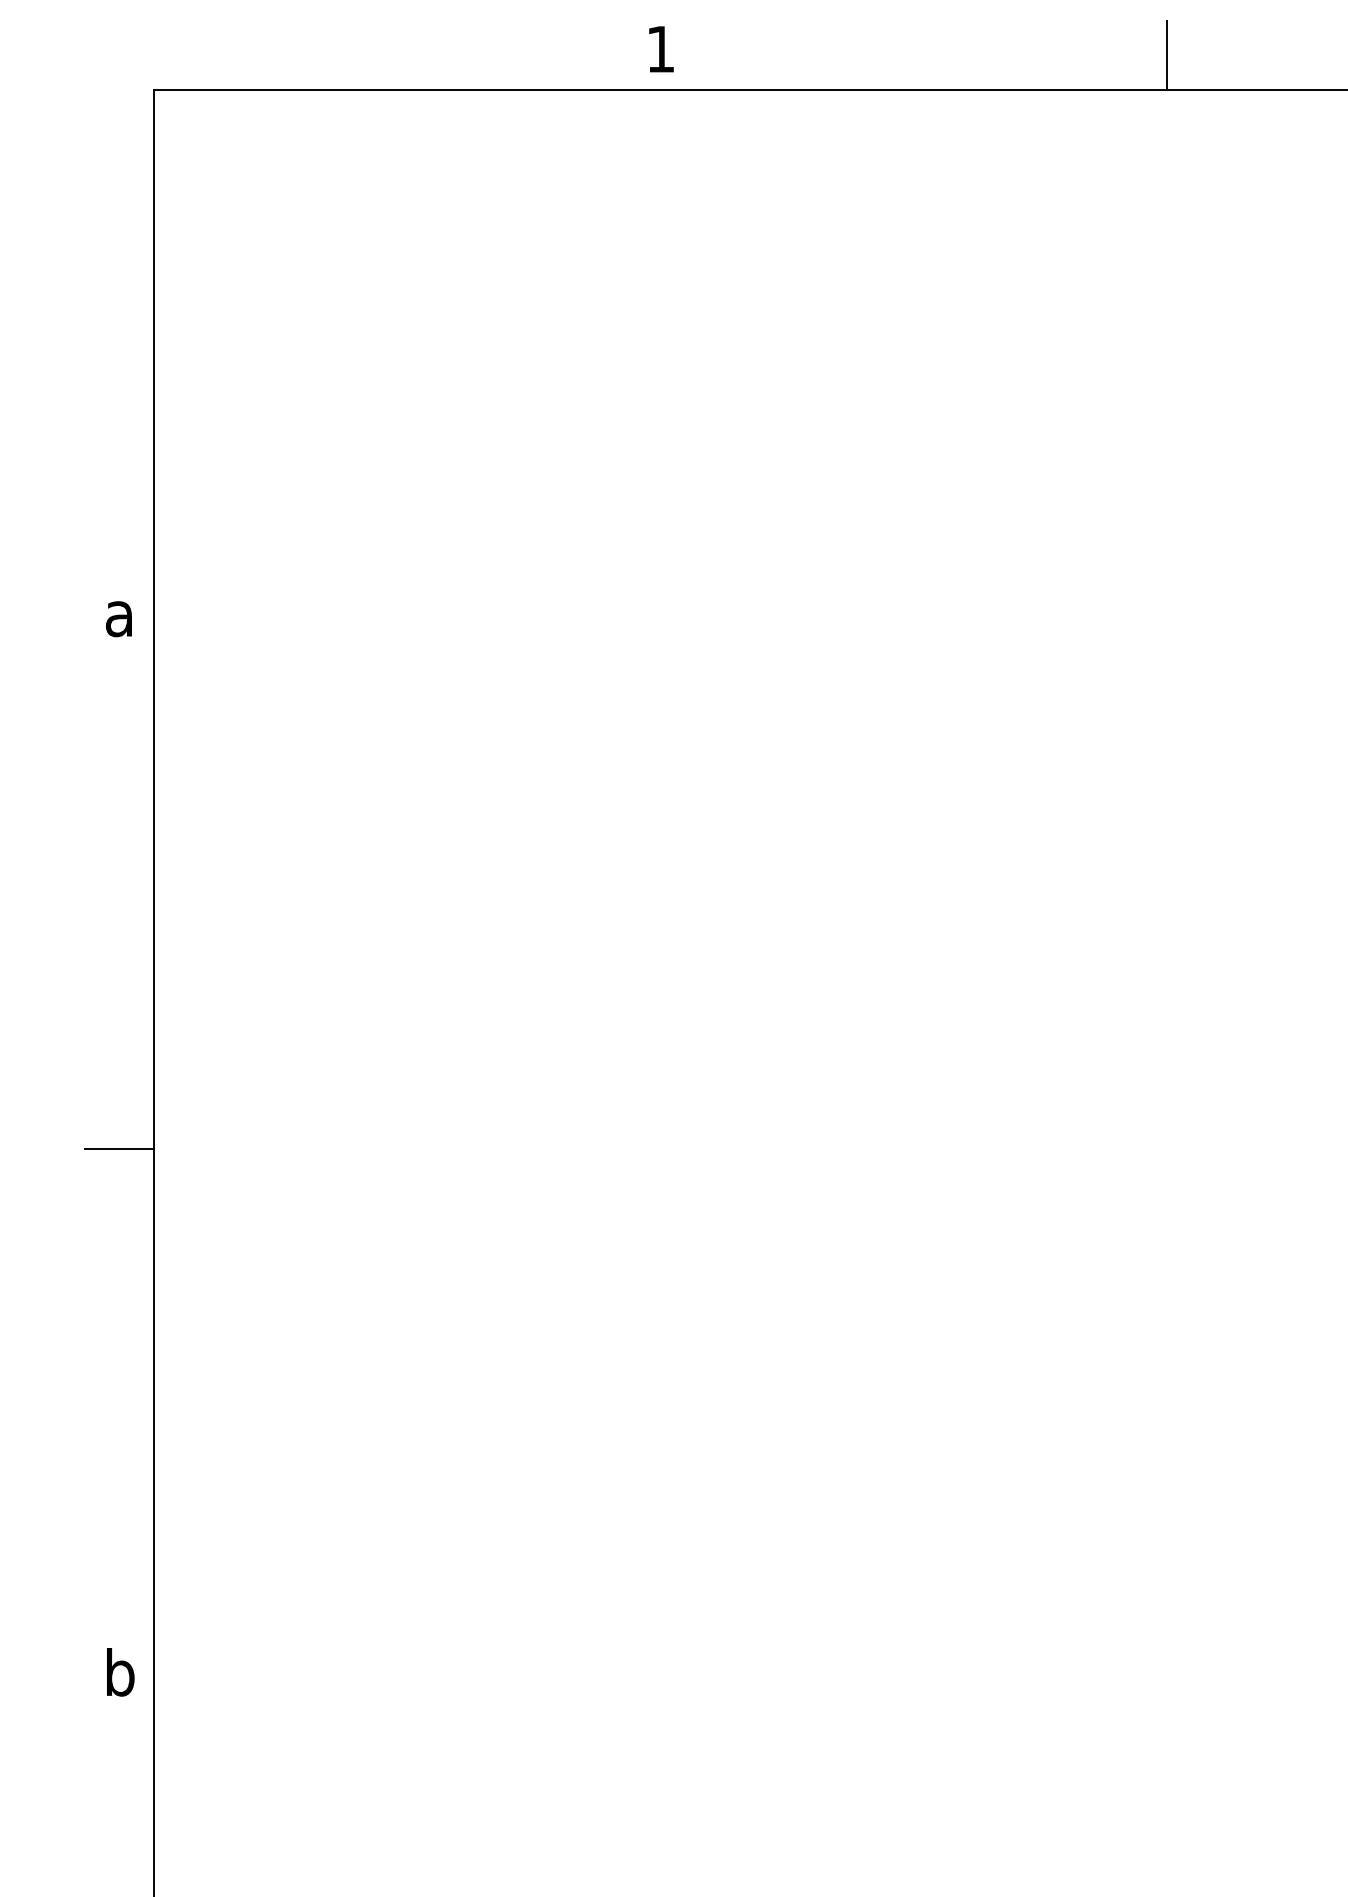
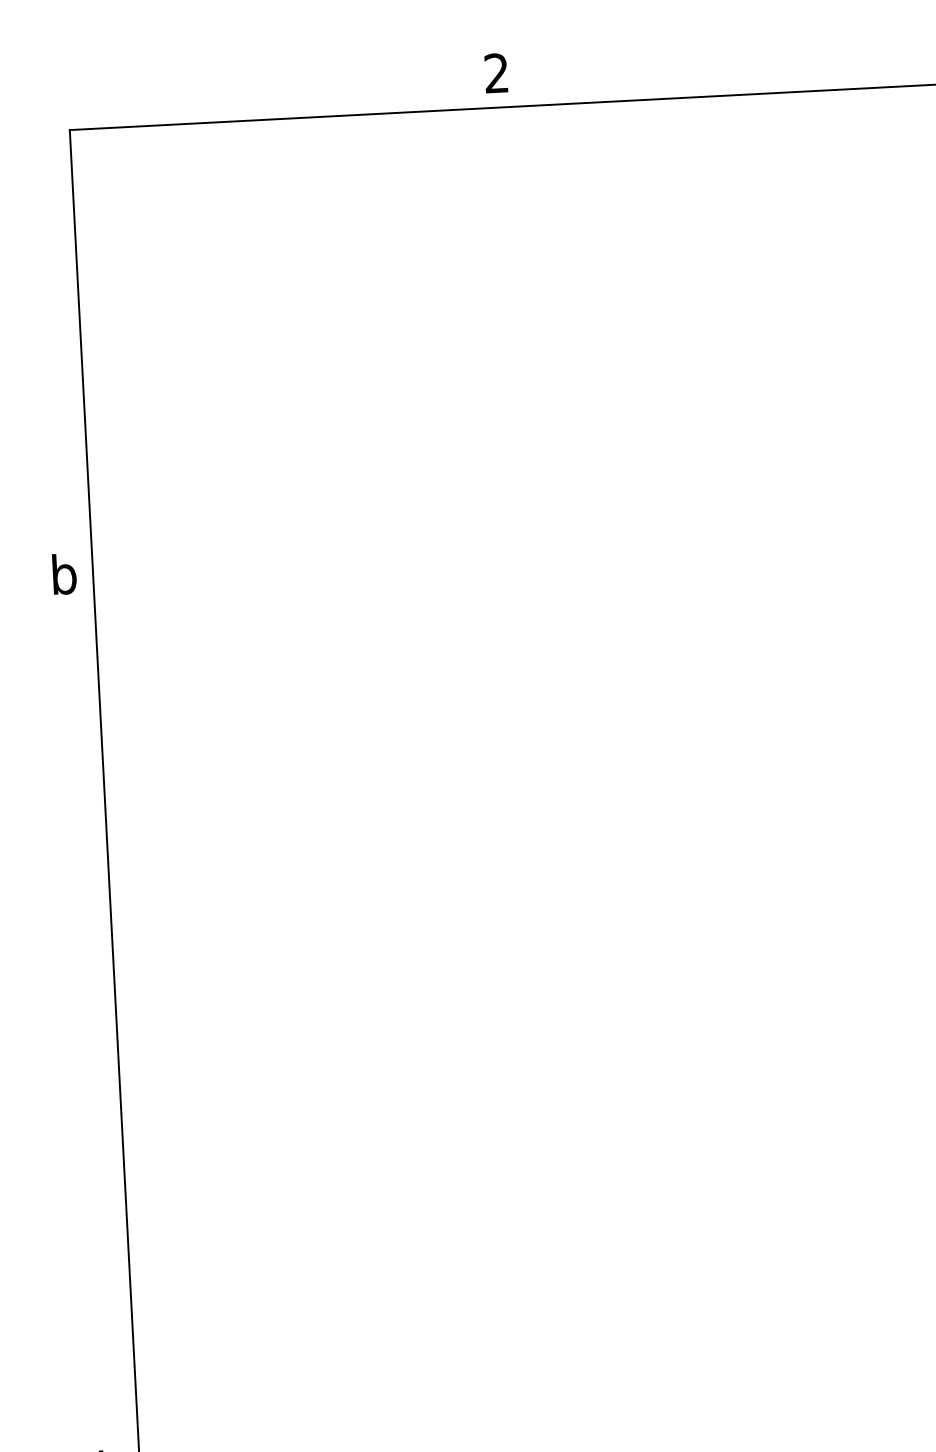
text: (660, 48) -> (496, 72), 1 -> 2
line: (1167, 54) -> (925, 55), removed
text: (119, 612) -> (63, 573), a -> b
line: (119, 1148) -> (87, 1027), removed

